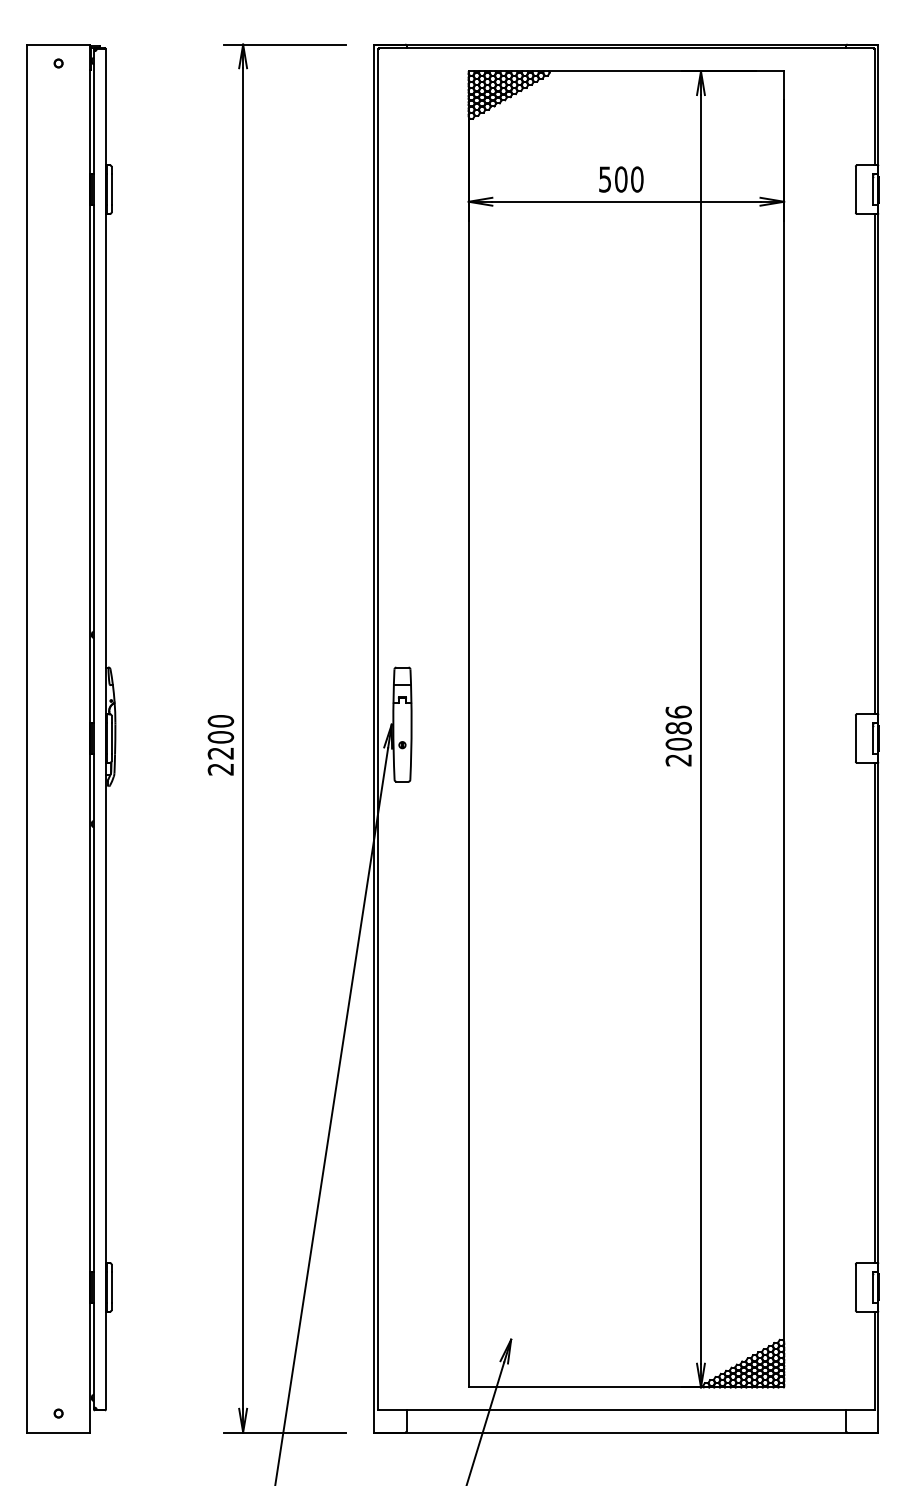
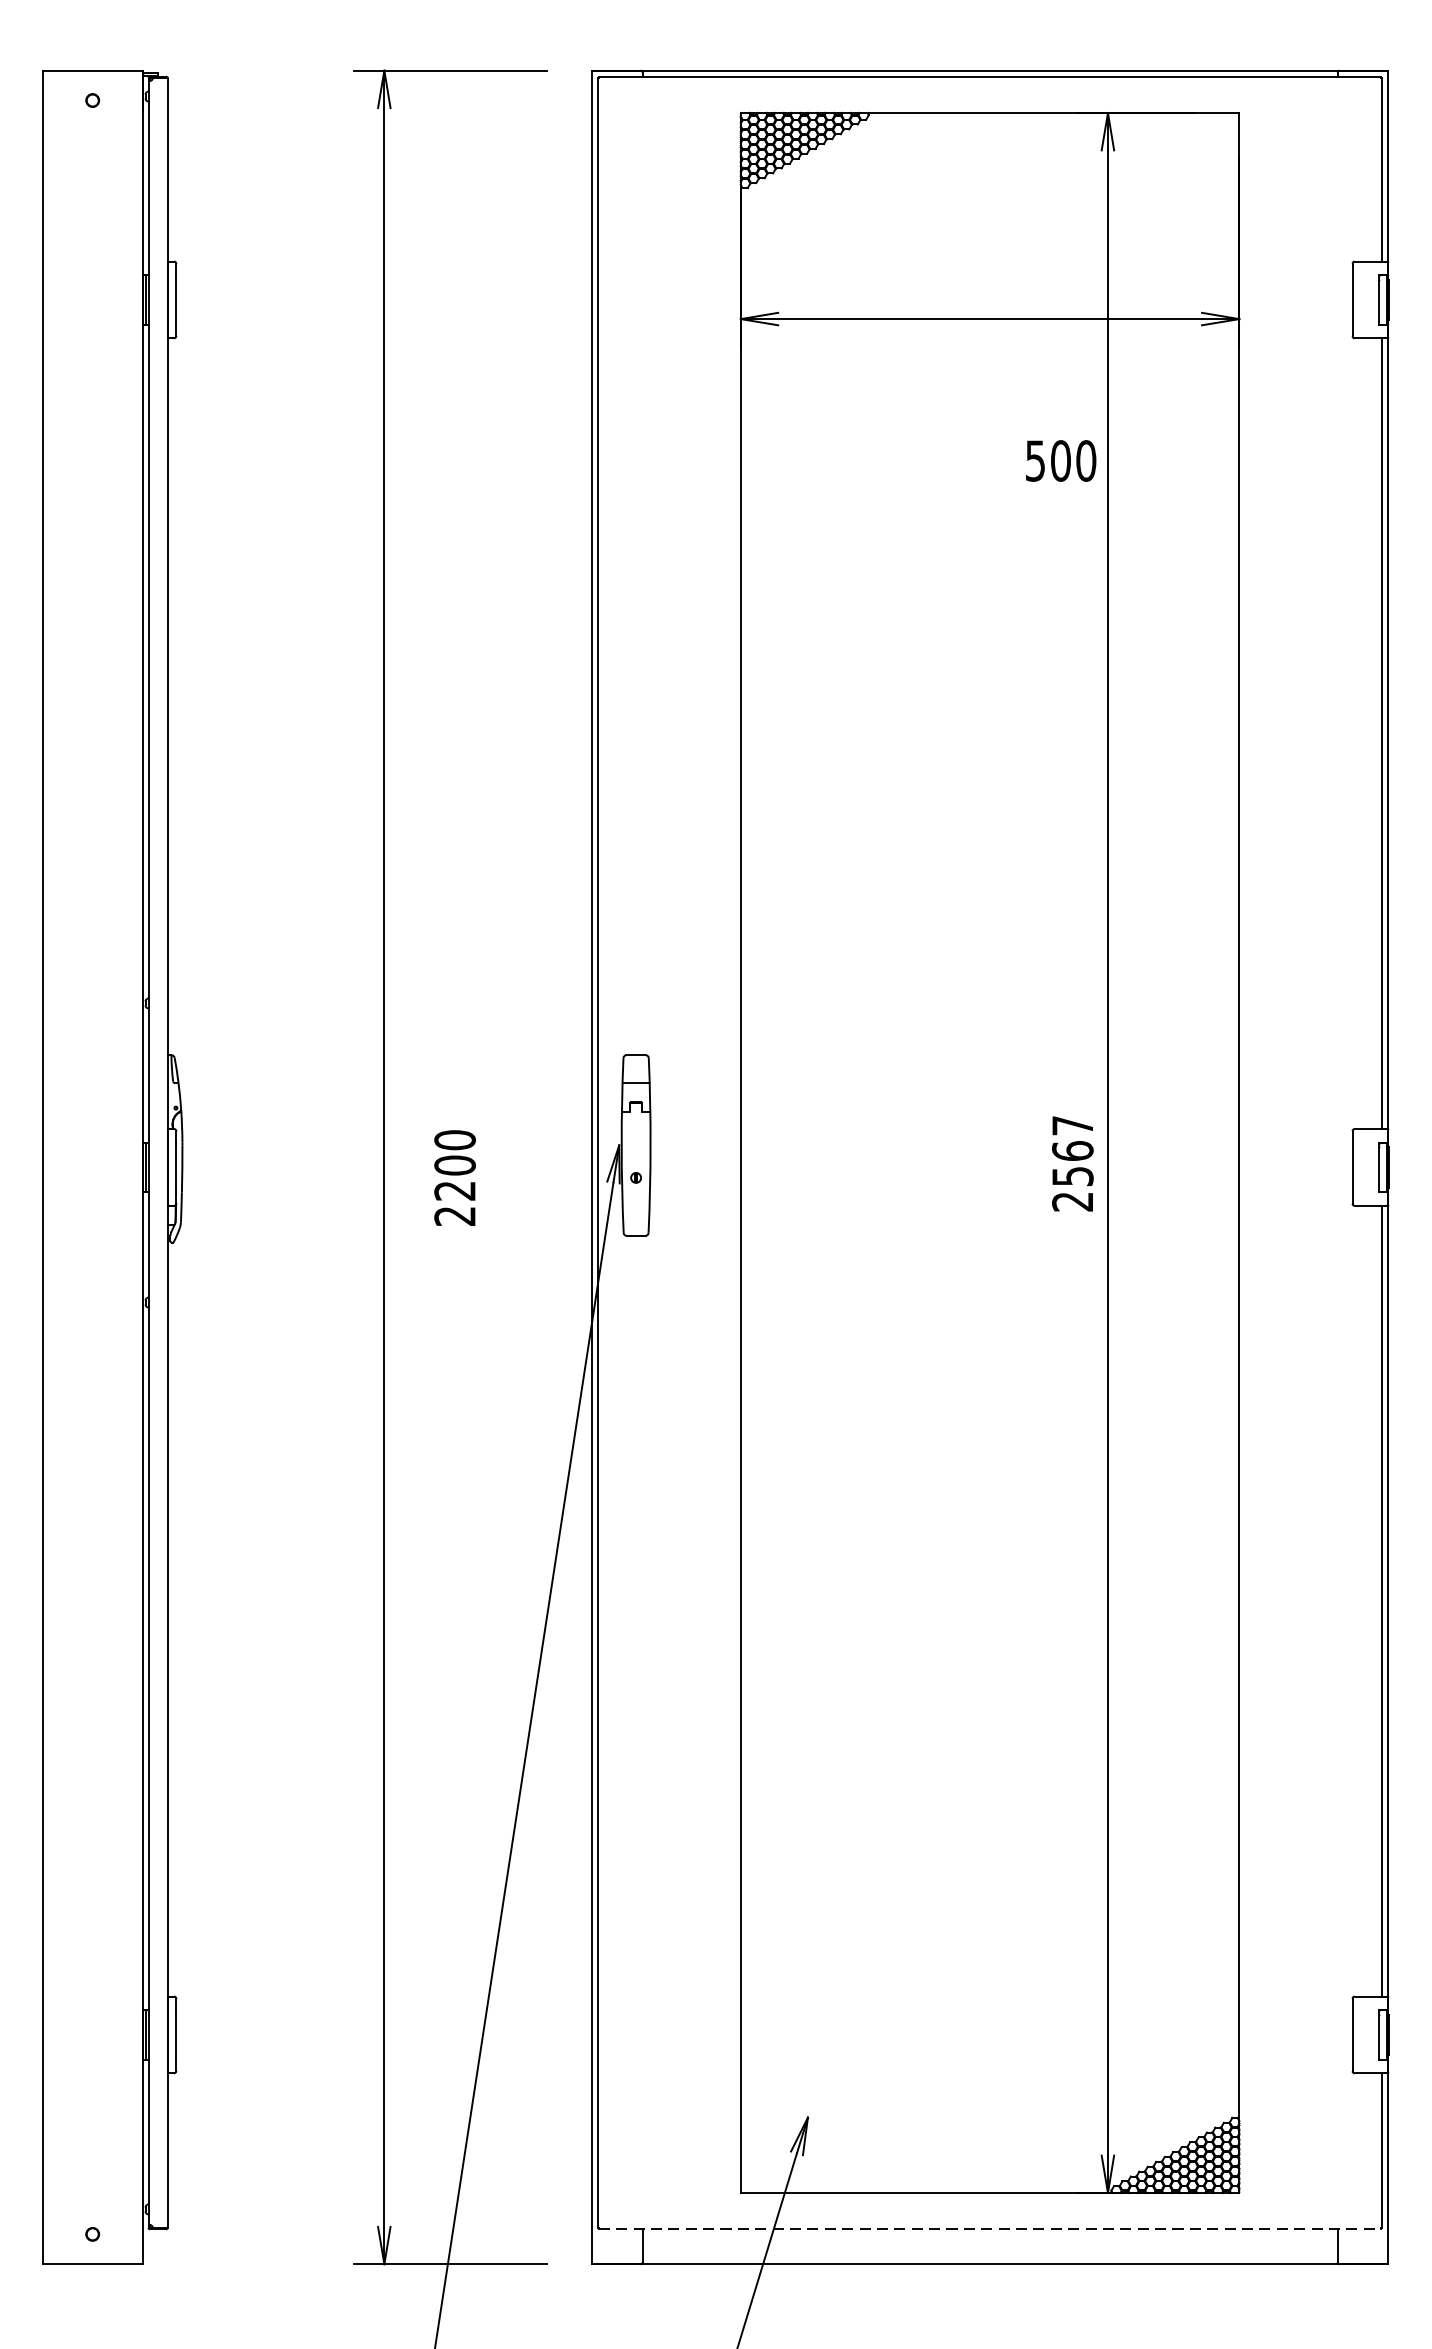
text: (621, 179) -> (1061, 460), moved
text: (678, 727) -> (1072, 1150), 2086 -> 2567
text: (220, 745) -> (454, 1178), moved
line: (626, 1410) -> (990, 2229), solid -> dashed

